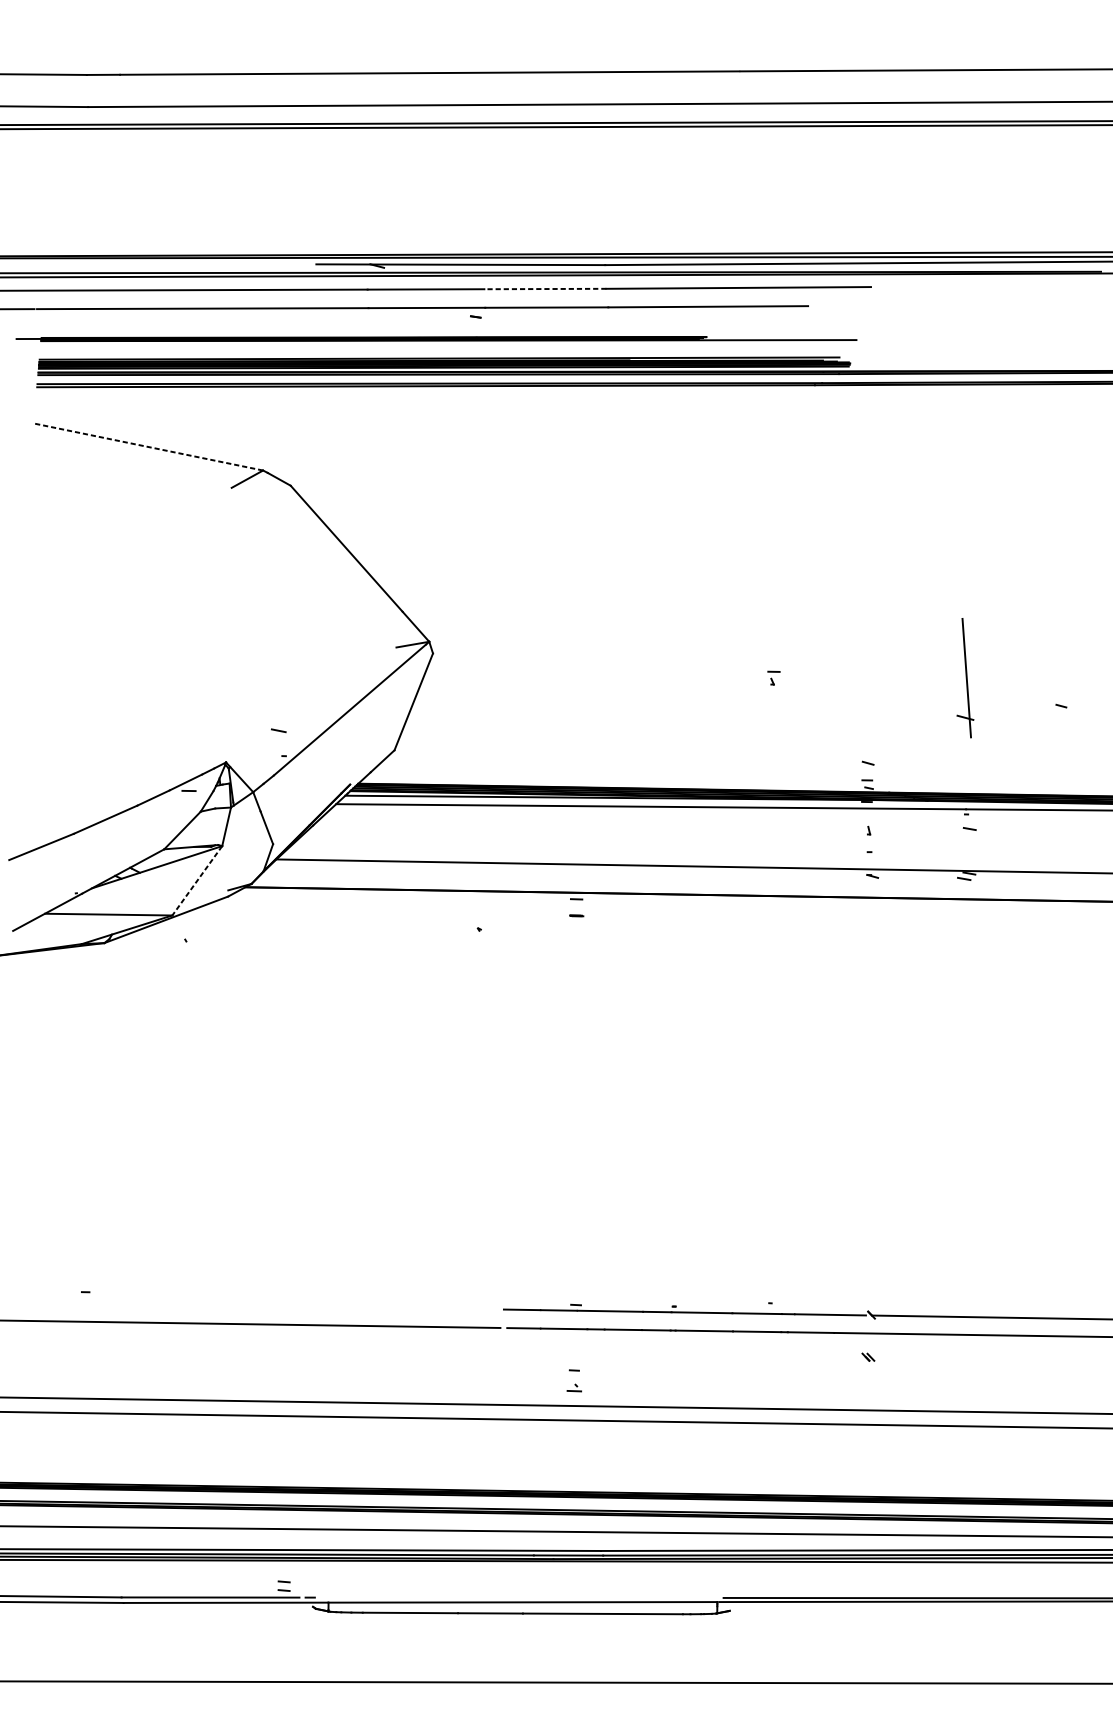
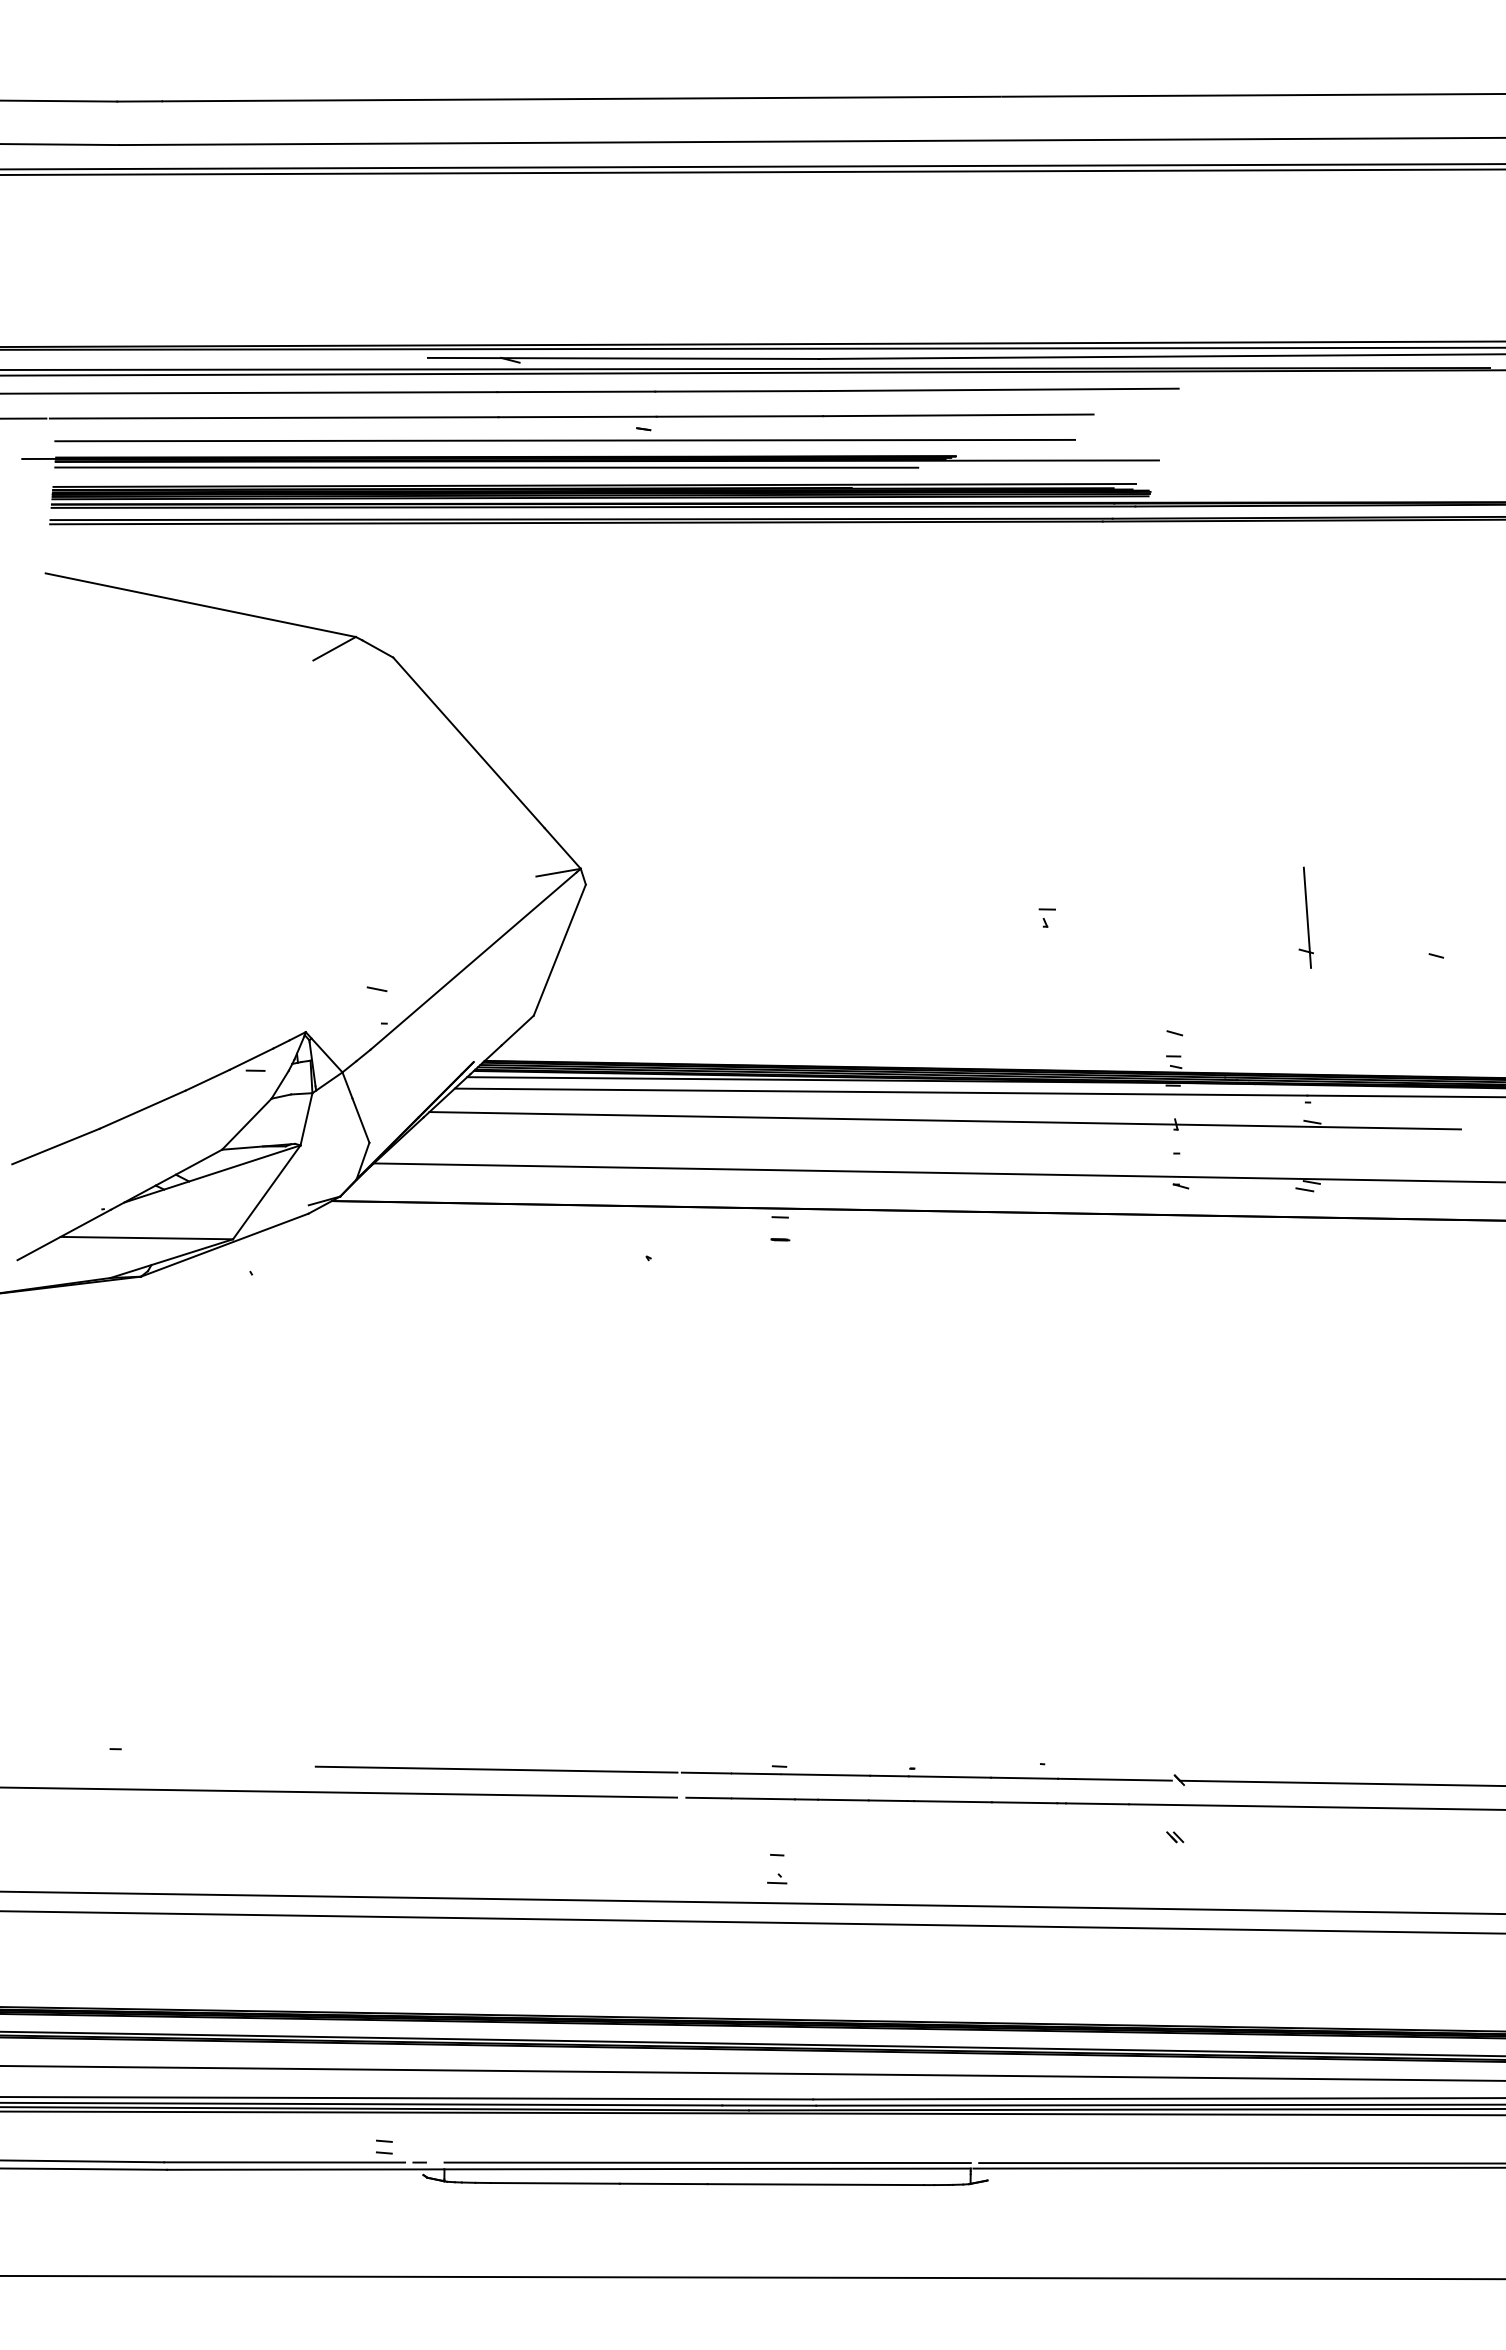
line: (545, 289) -> (737, 391), dashed -> solid
line: (417, 325) -> (565, 440), added
line: (359, 345) -> (486, 467), added
line: (148, 447) -> (200, 605), dashed -> solid
part: (964, 677) -> (1305, 917), size x0.62
line: (697, 827) -> (944, 1120), added
line: (197, 880) -> (266, 1192), dashed -> solid
line: (366, 1307) -> (496, 1769), added
line: (522, 1597) -> (707, 2162), added

